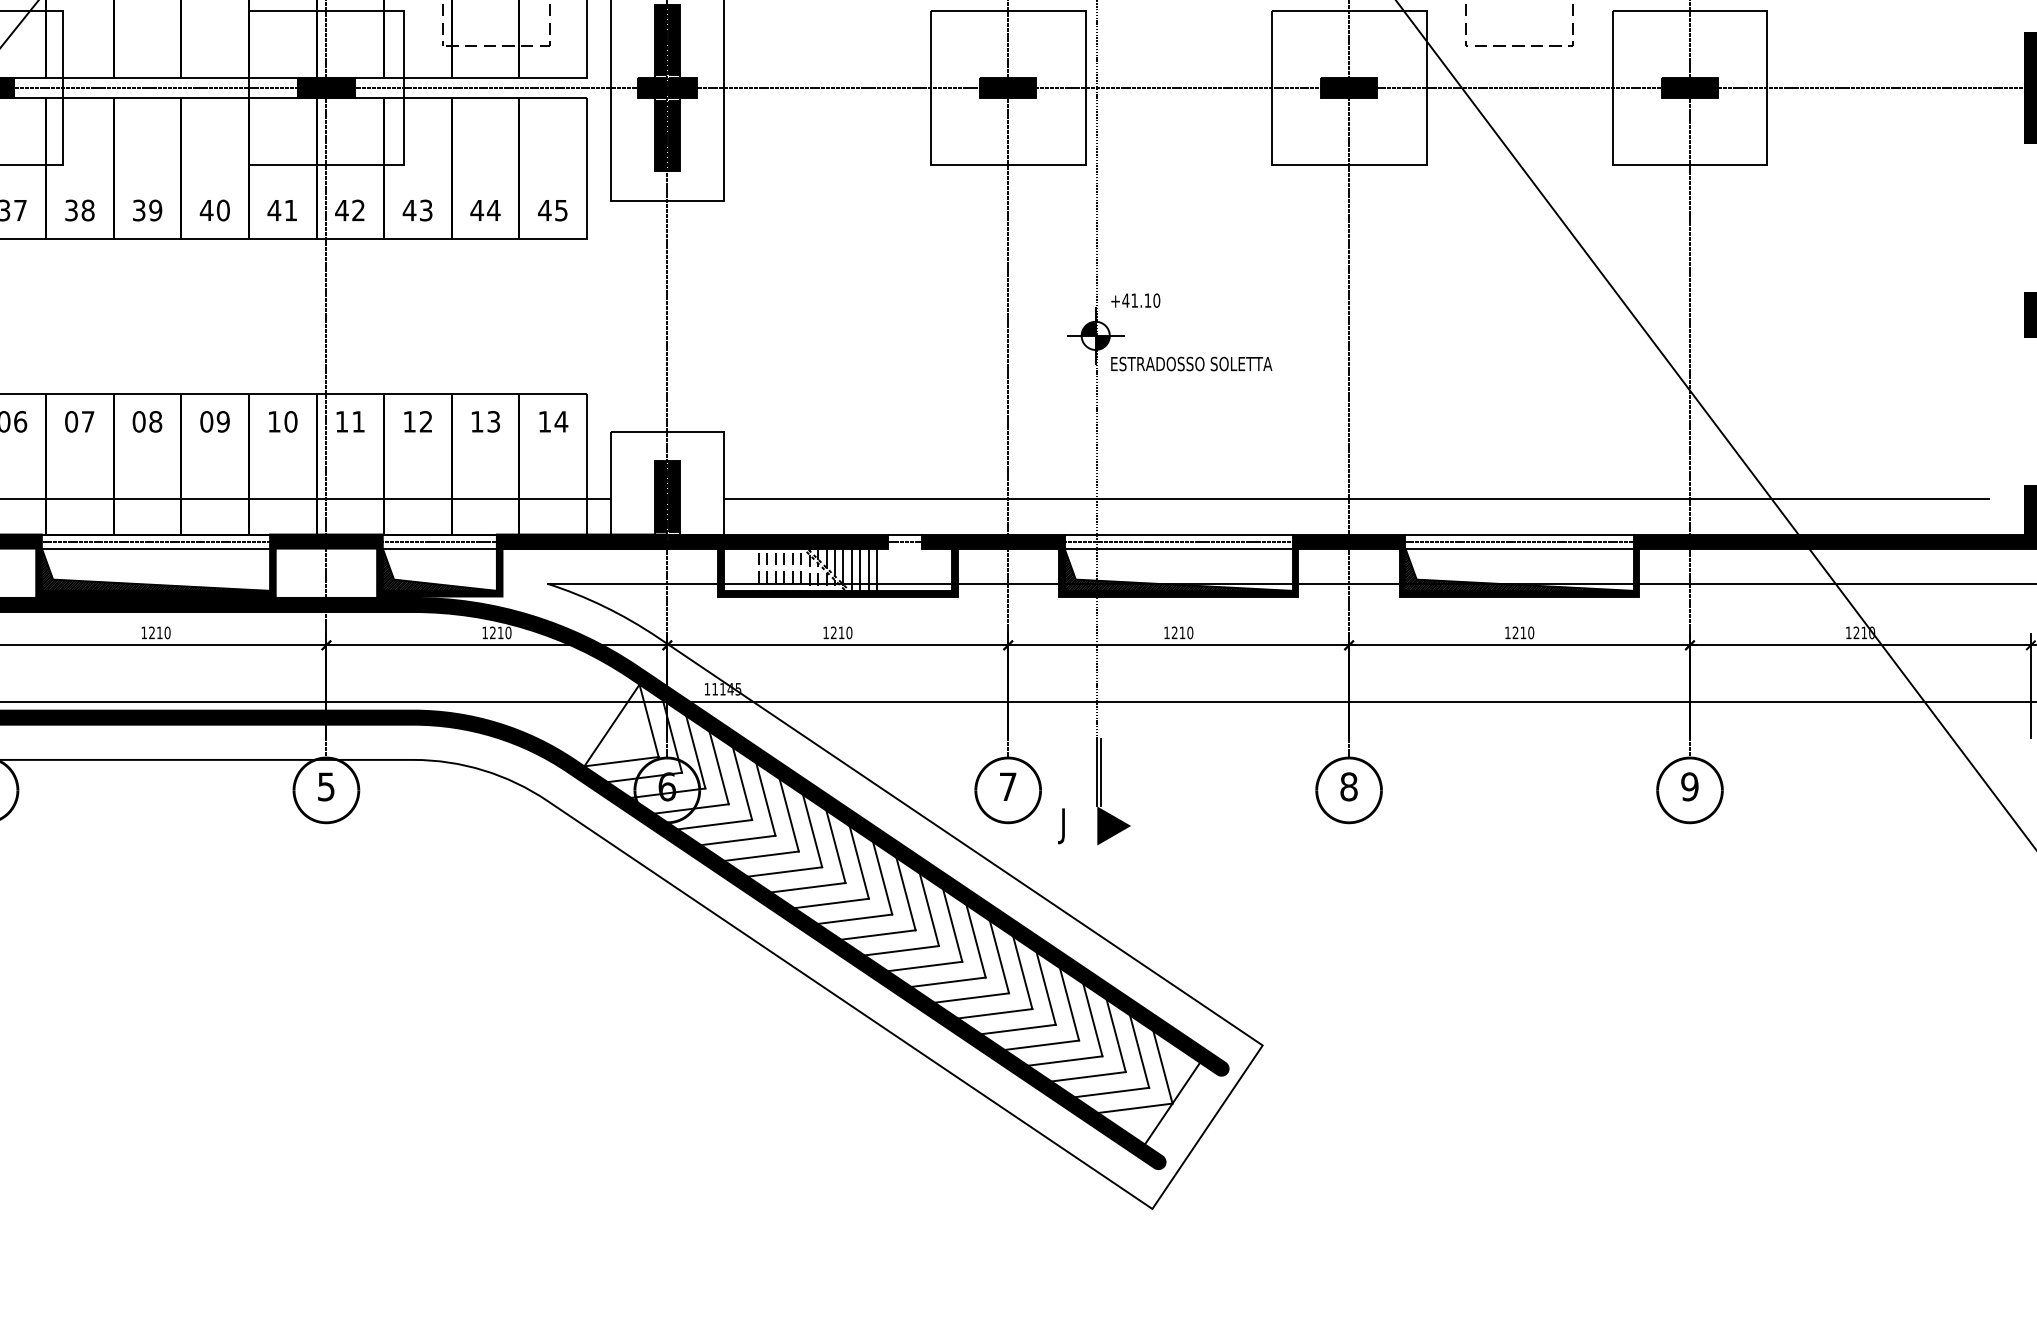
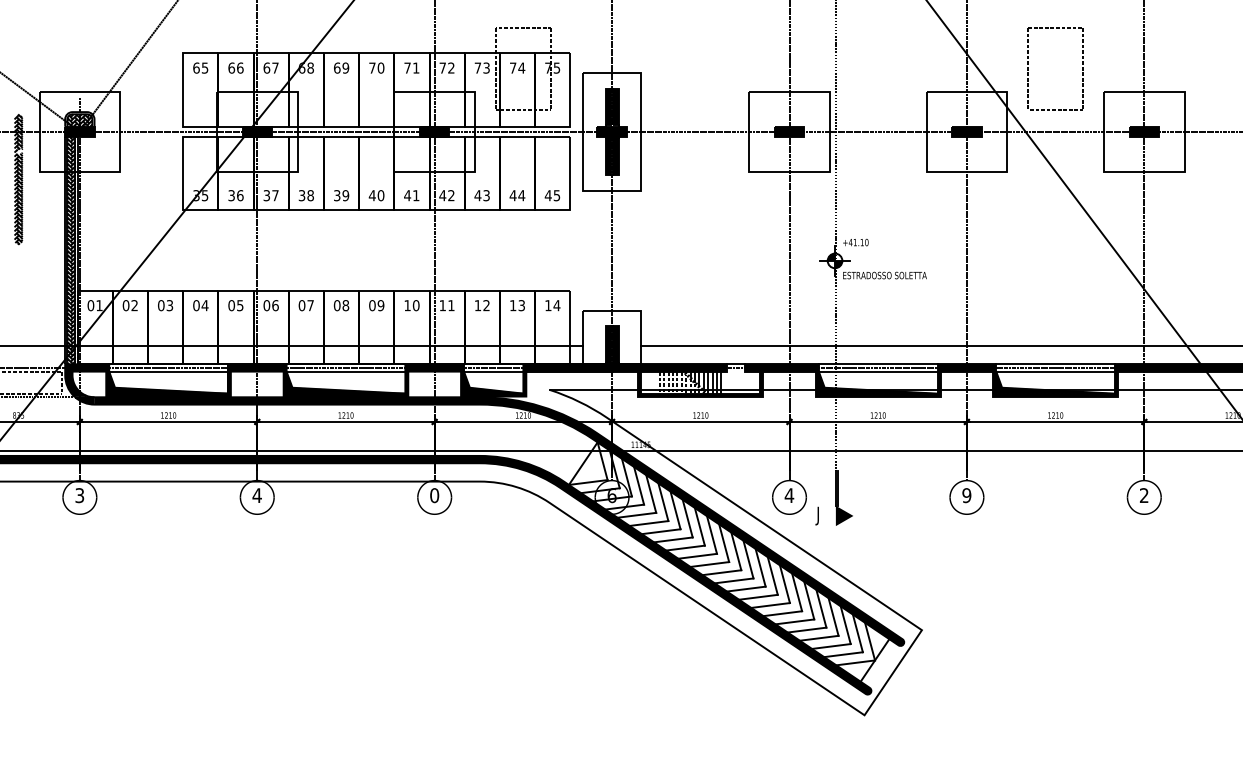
text: (326, 786) -> (434, 495), 5 -> 0
text: (1008, 786) -> (789, 495), 7 -> 4
text: (1348, 786) -> (966, 495), 8 -> 9
text: (1688, 786) -> (1143, 495), 9 -> 2

